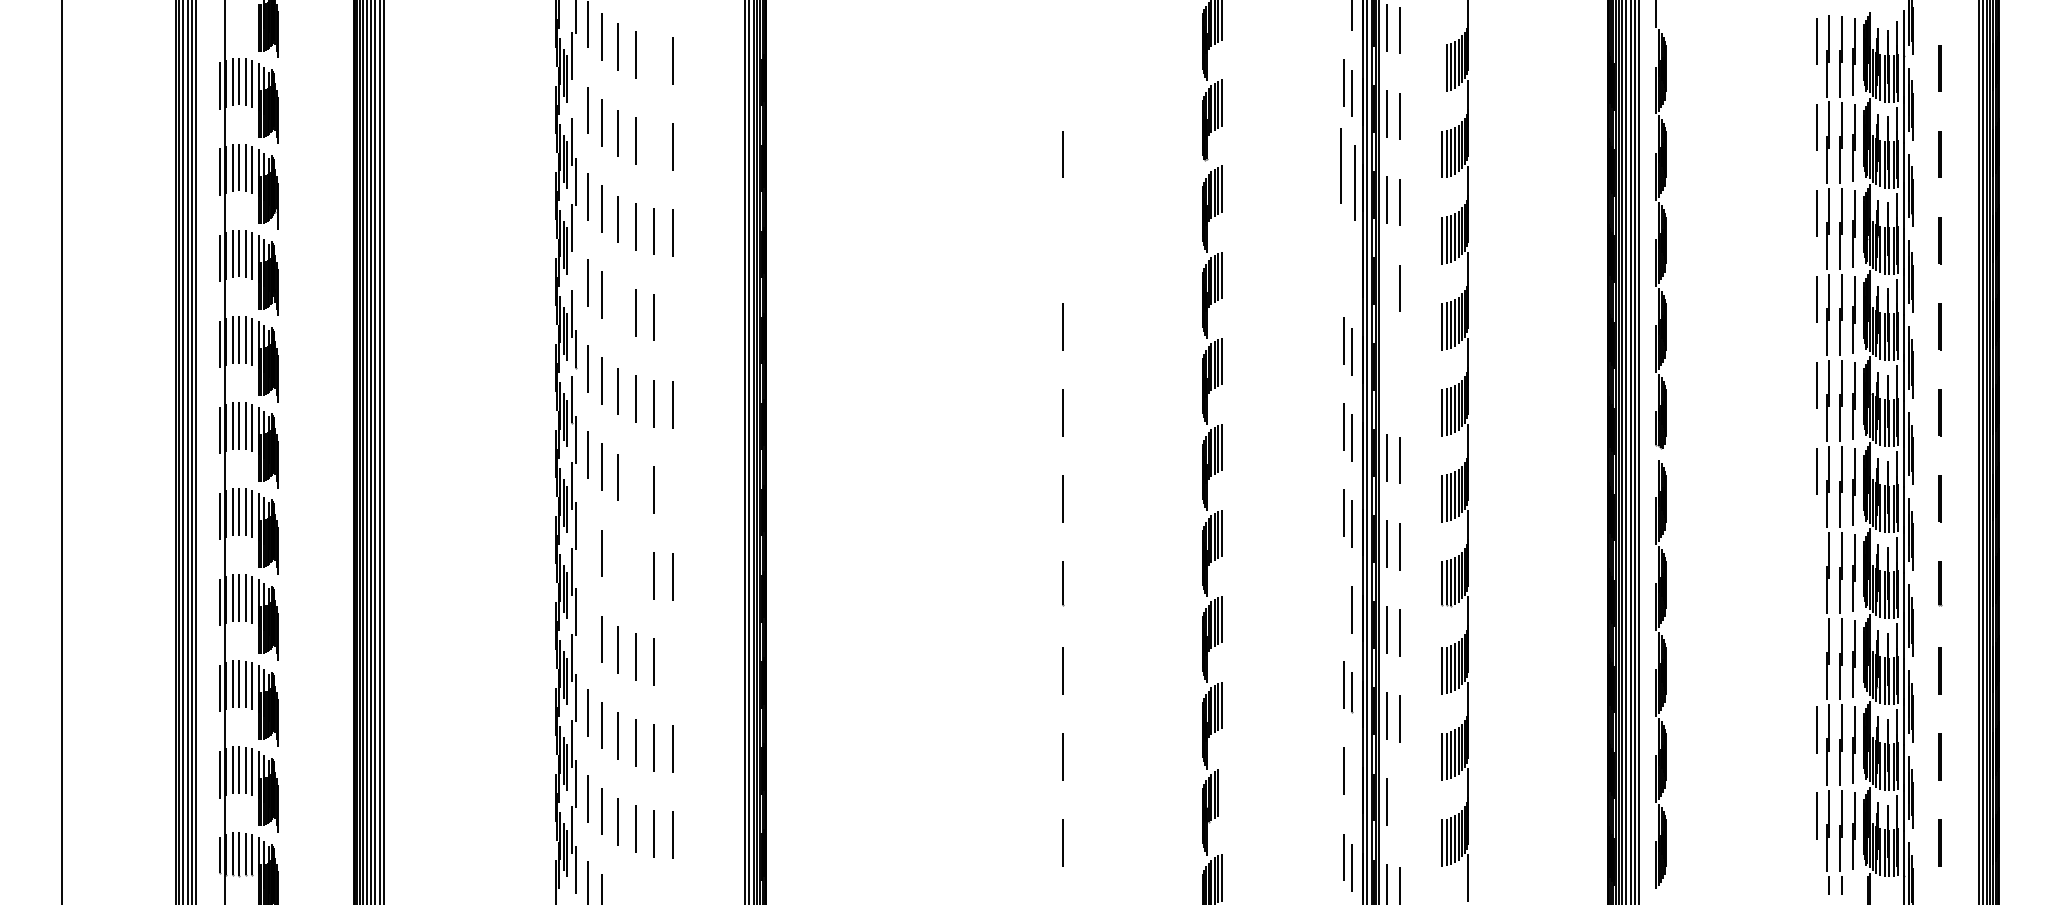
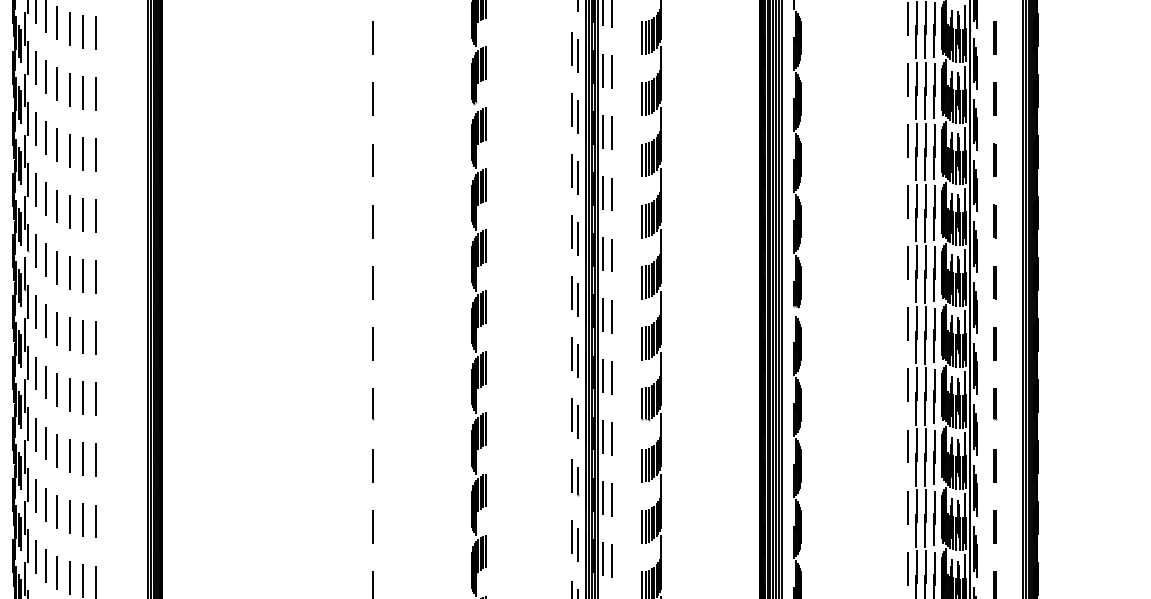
line: (653, 59) -> (82, 31), added
line: (1062, 68) -> (372, 38), added
line: (1442, 68) -> (642, 38), added
line: (576, 95) -> (27, 57), added
line: (653, 145) -> (82, 92), added
part: (1347, 173) -> (575, 112), size x0.62
line: (1062, 240) -> (372, 160), added
part: (1347, 259) -> (575, 173), added
line: (576, 267) -> (27, 179), added
line: (1386, 285) -> (602, 192), added
line: (618, 305) -> (57, 206), added
line: (672, 319) -> (95, 216), added
line: (1386, 371) -> (602, 253), added
line: (1400, 374) -> (612, 255), added
line: (635, 484) -> (69, 333), added
line: (672, 491) -> (95, 338), added
line: (587, 540) -> (35, 373), added
line: (1816, 557) -> (907, 385), added
line: (617, 563) -> (56, 389), added
line: (635, 570) -> (69, 394), added
line: (1343, 599) -> (572, 415), added
line: (588, 626) -> (36, 434), added
line: (1816, 643) -> (907, 446), added
line: (672, 663) -> (95, 460), added
line: (1352, 781) -> (578, 544), added
line: (1222, 791) -> (486, 551), added
line: (1399, 804) -> (611, 560), added

